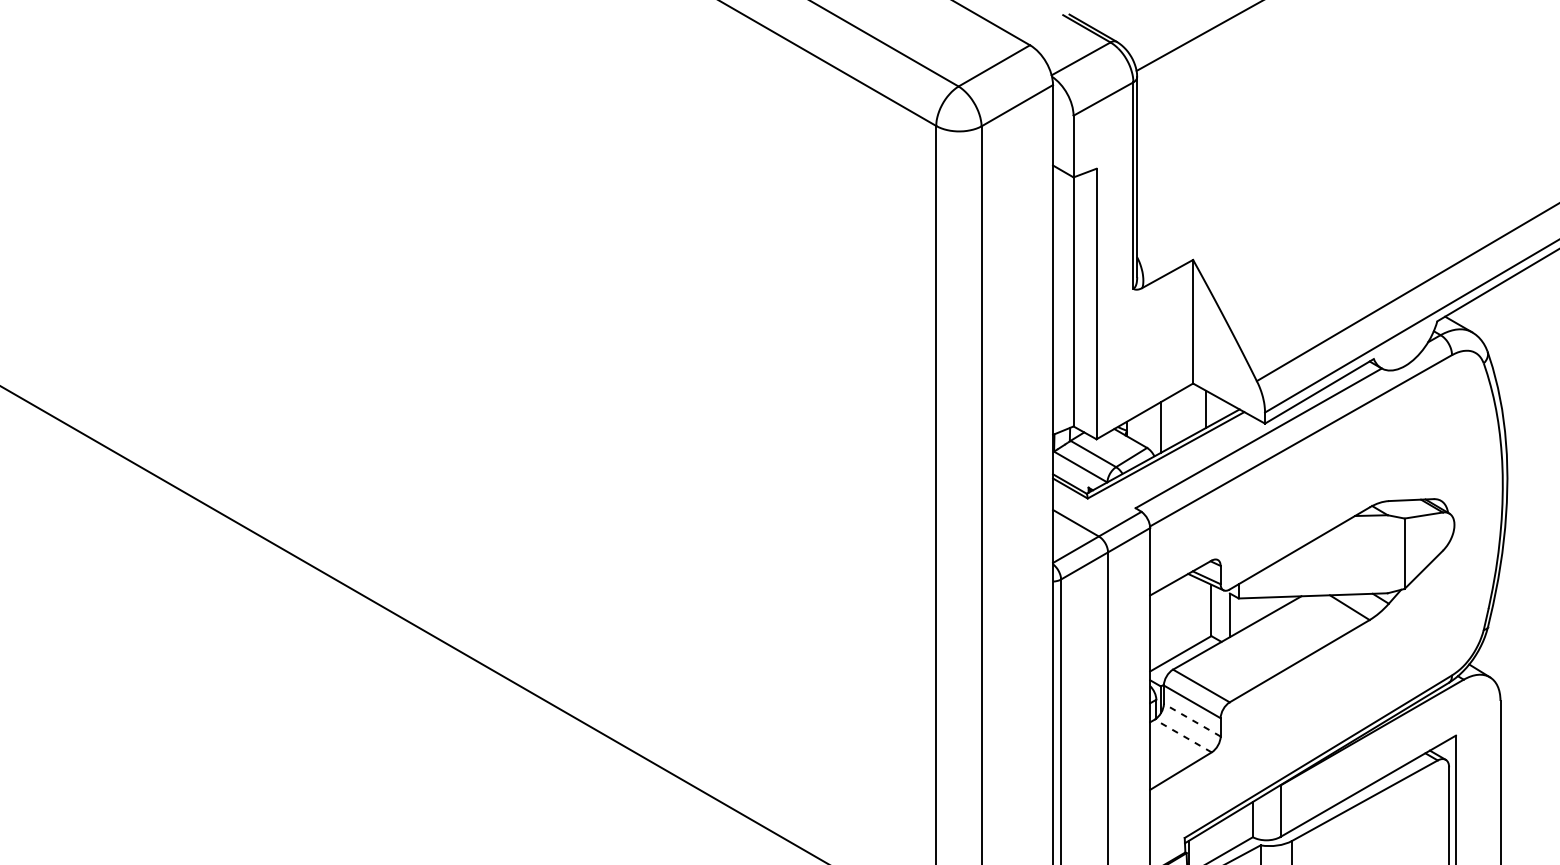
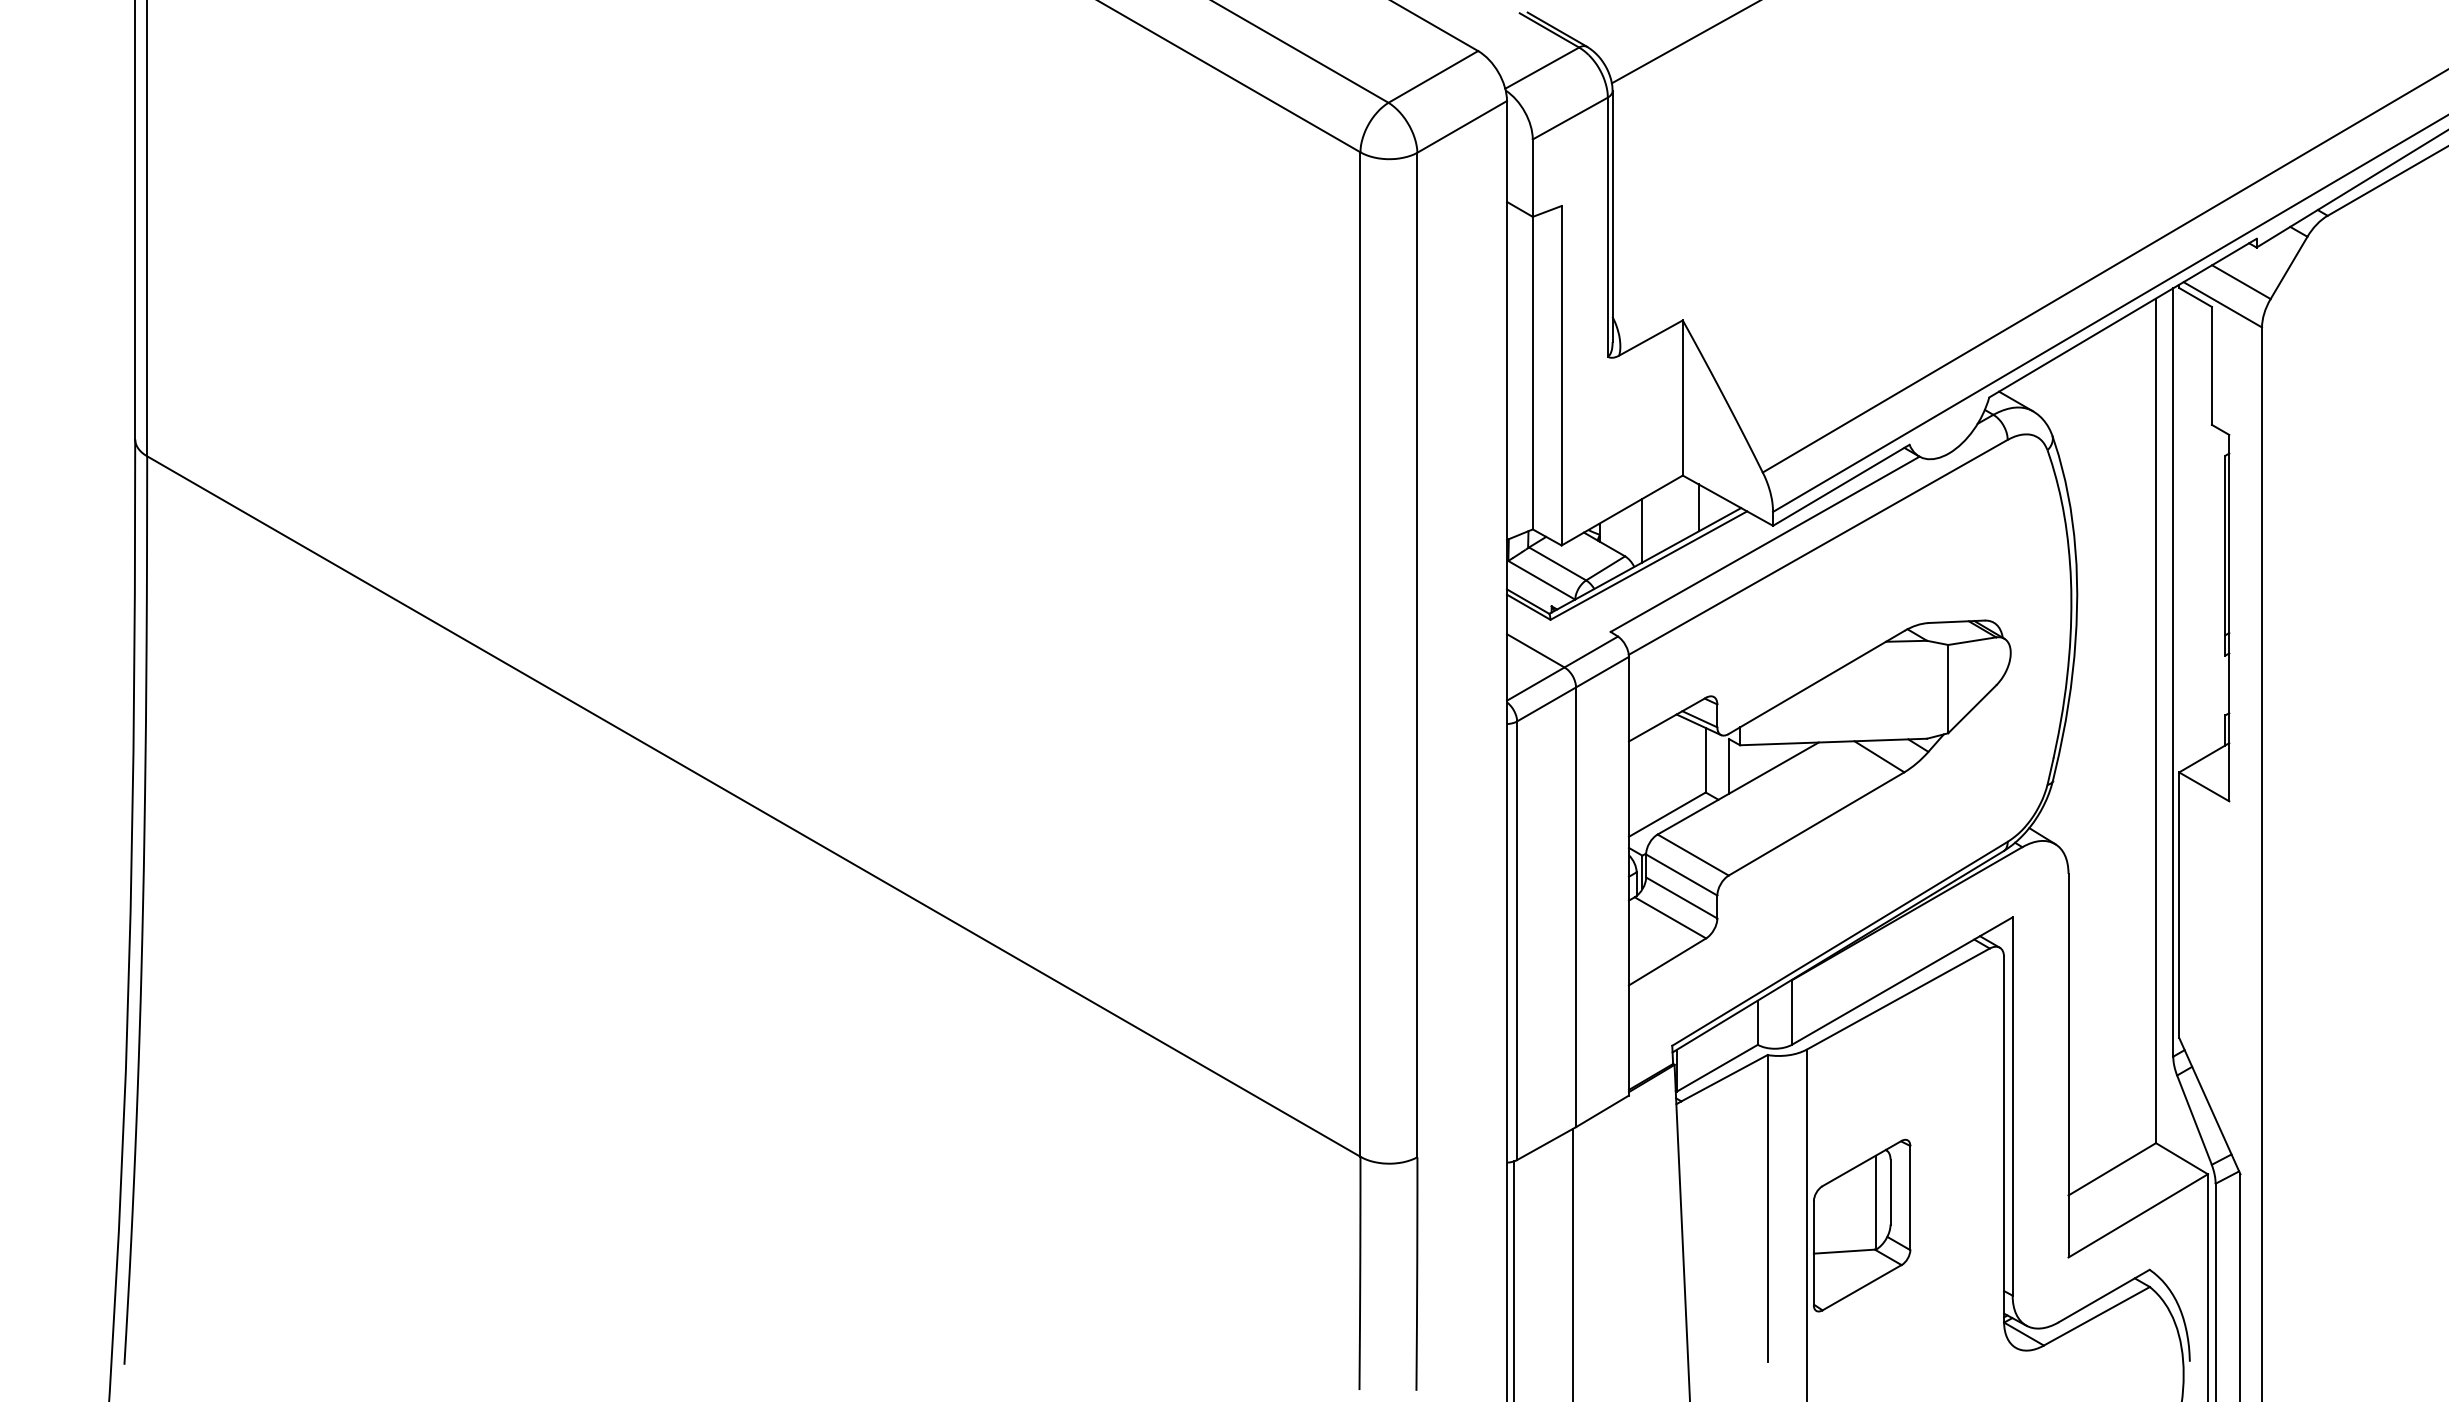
line: (1192, 719) -> (1681, 897), dashed -> solid
line: (1183, 735) -> (1670, 917), dashed -> solid

